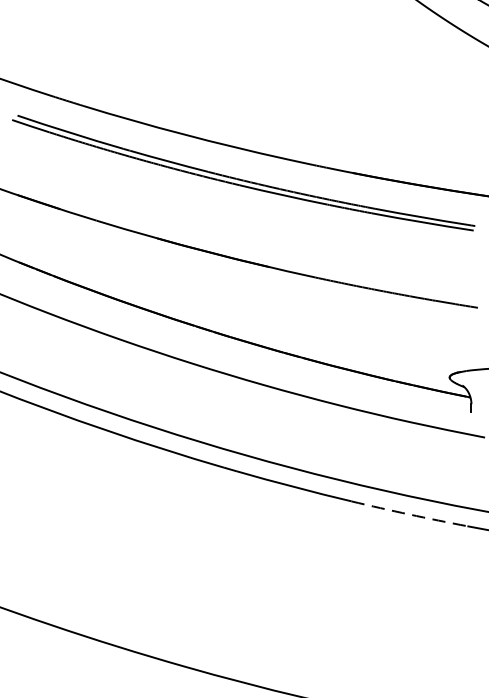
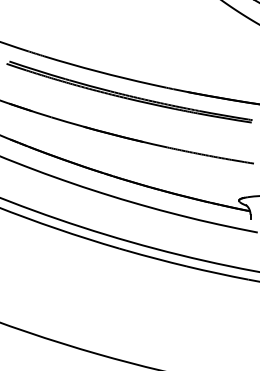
arc: (409, 514) -> (217, 273), dashed -> solid

